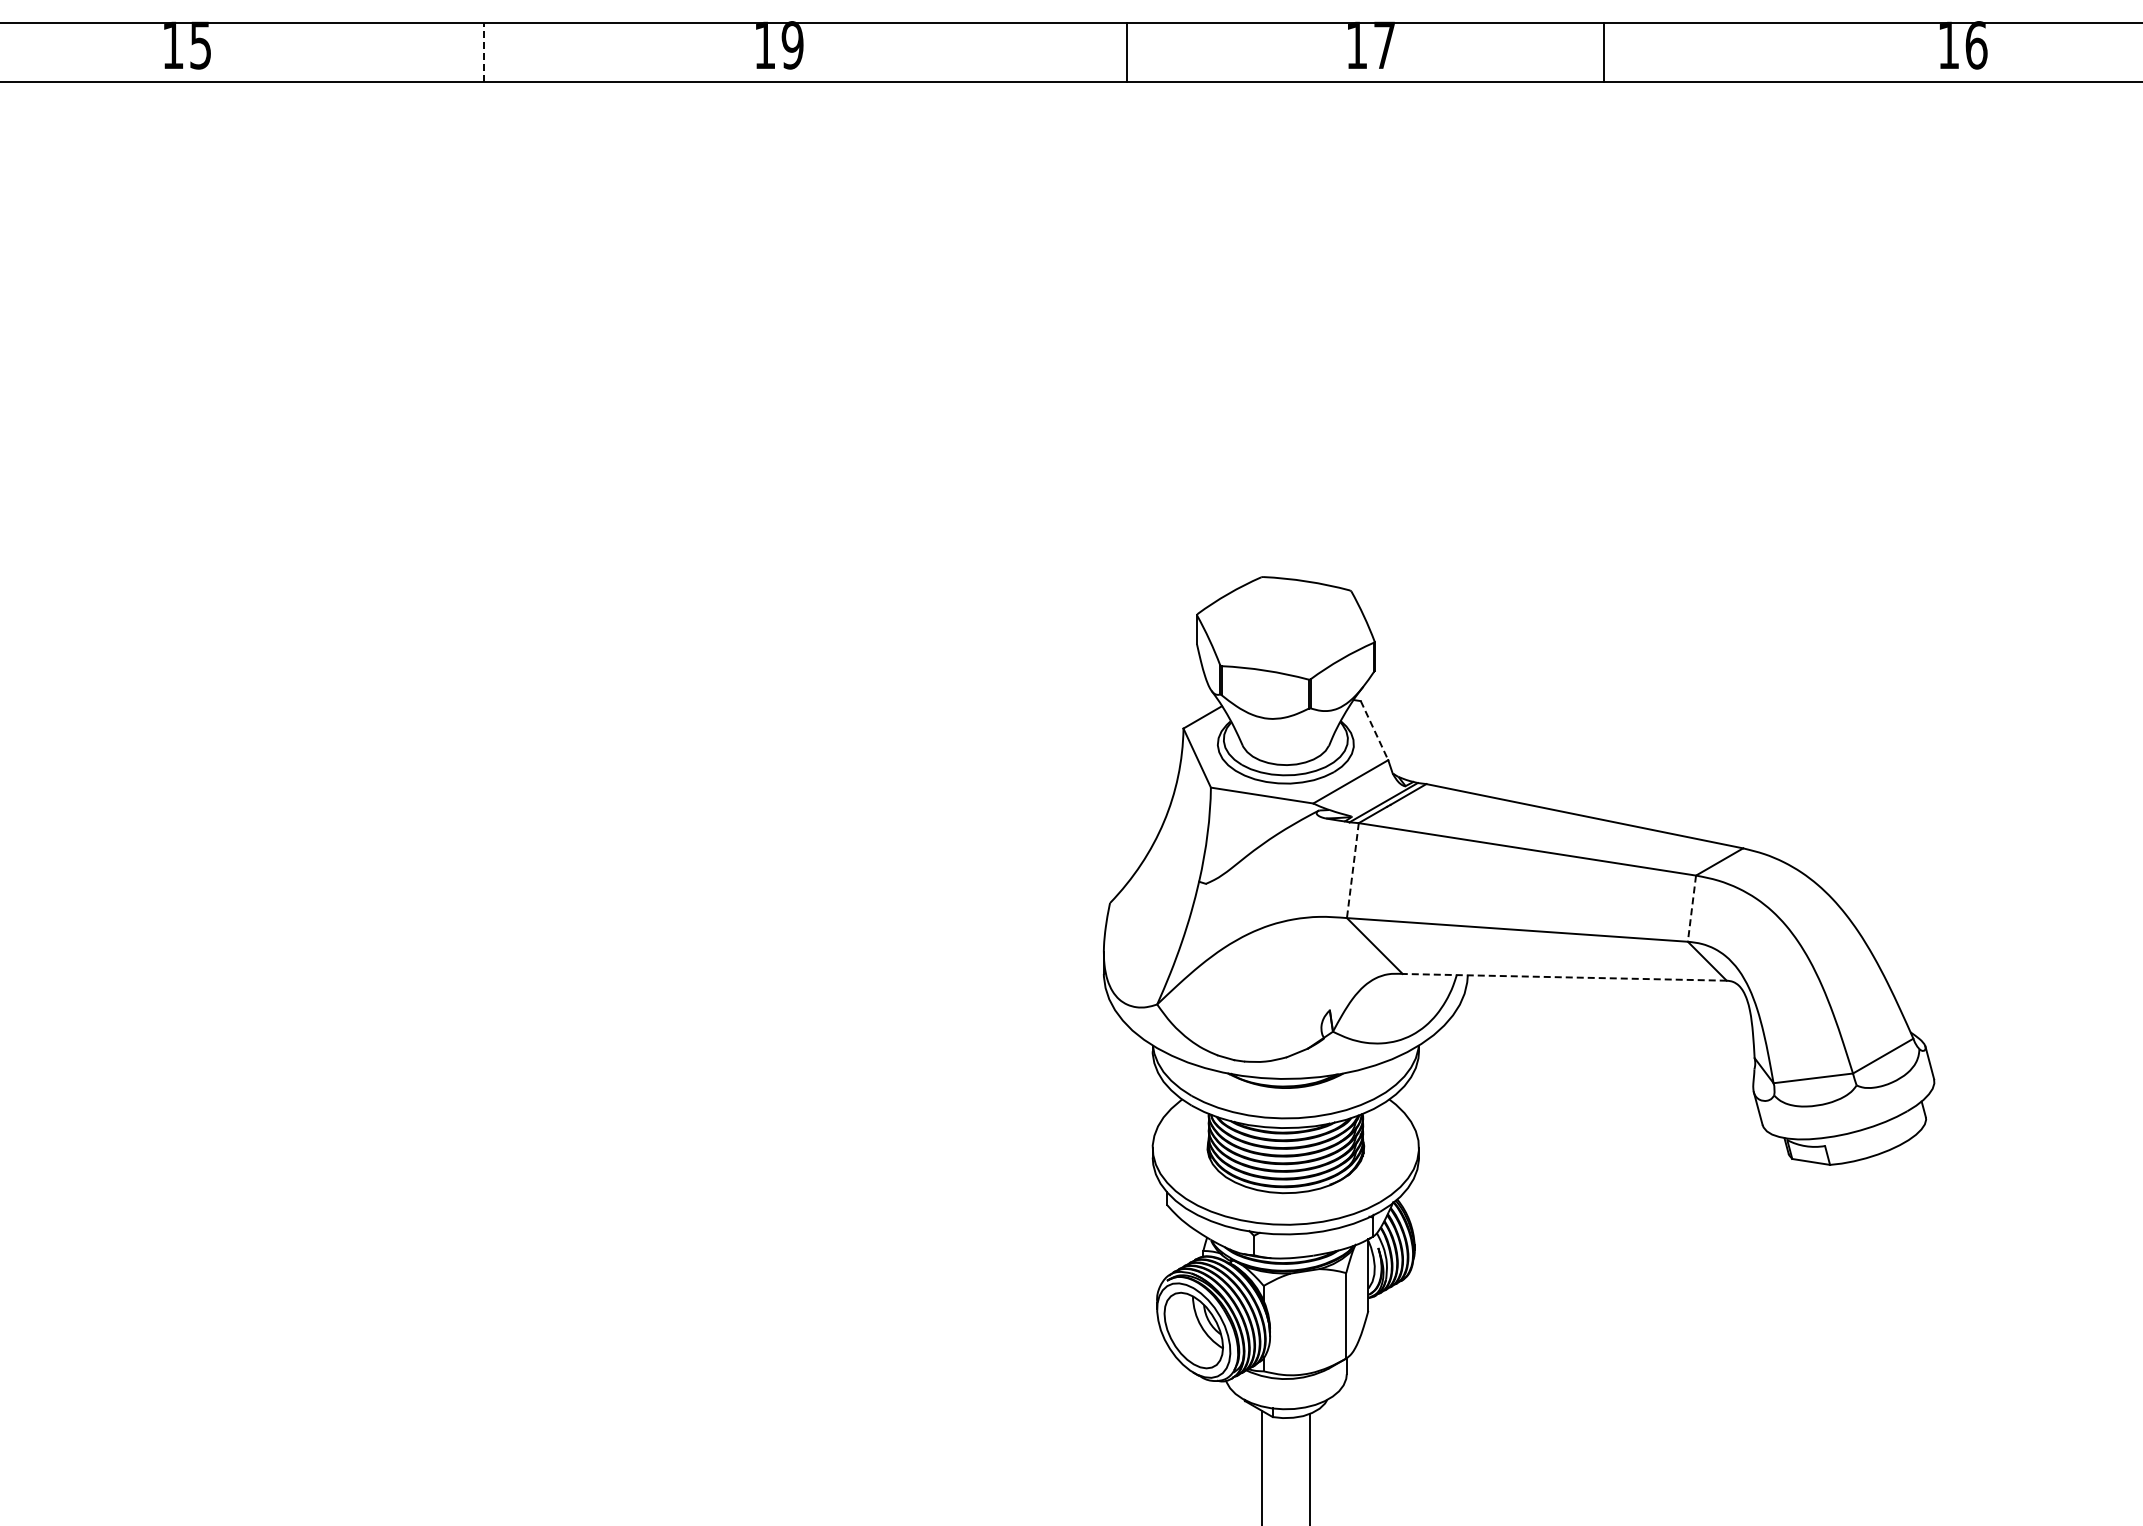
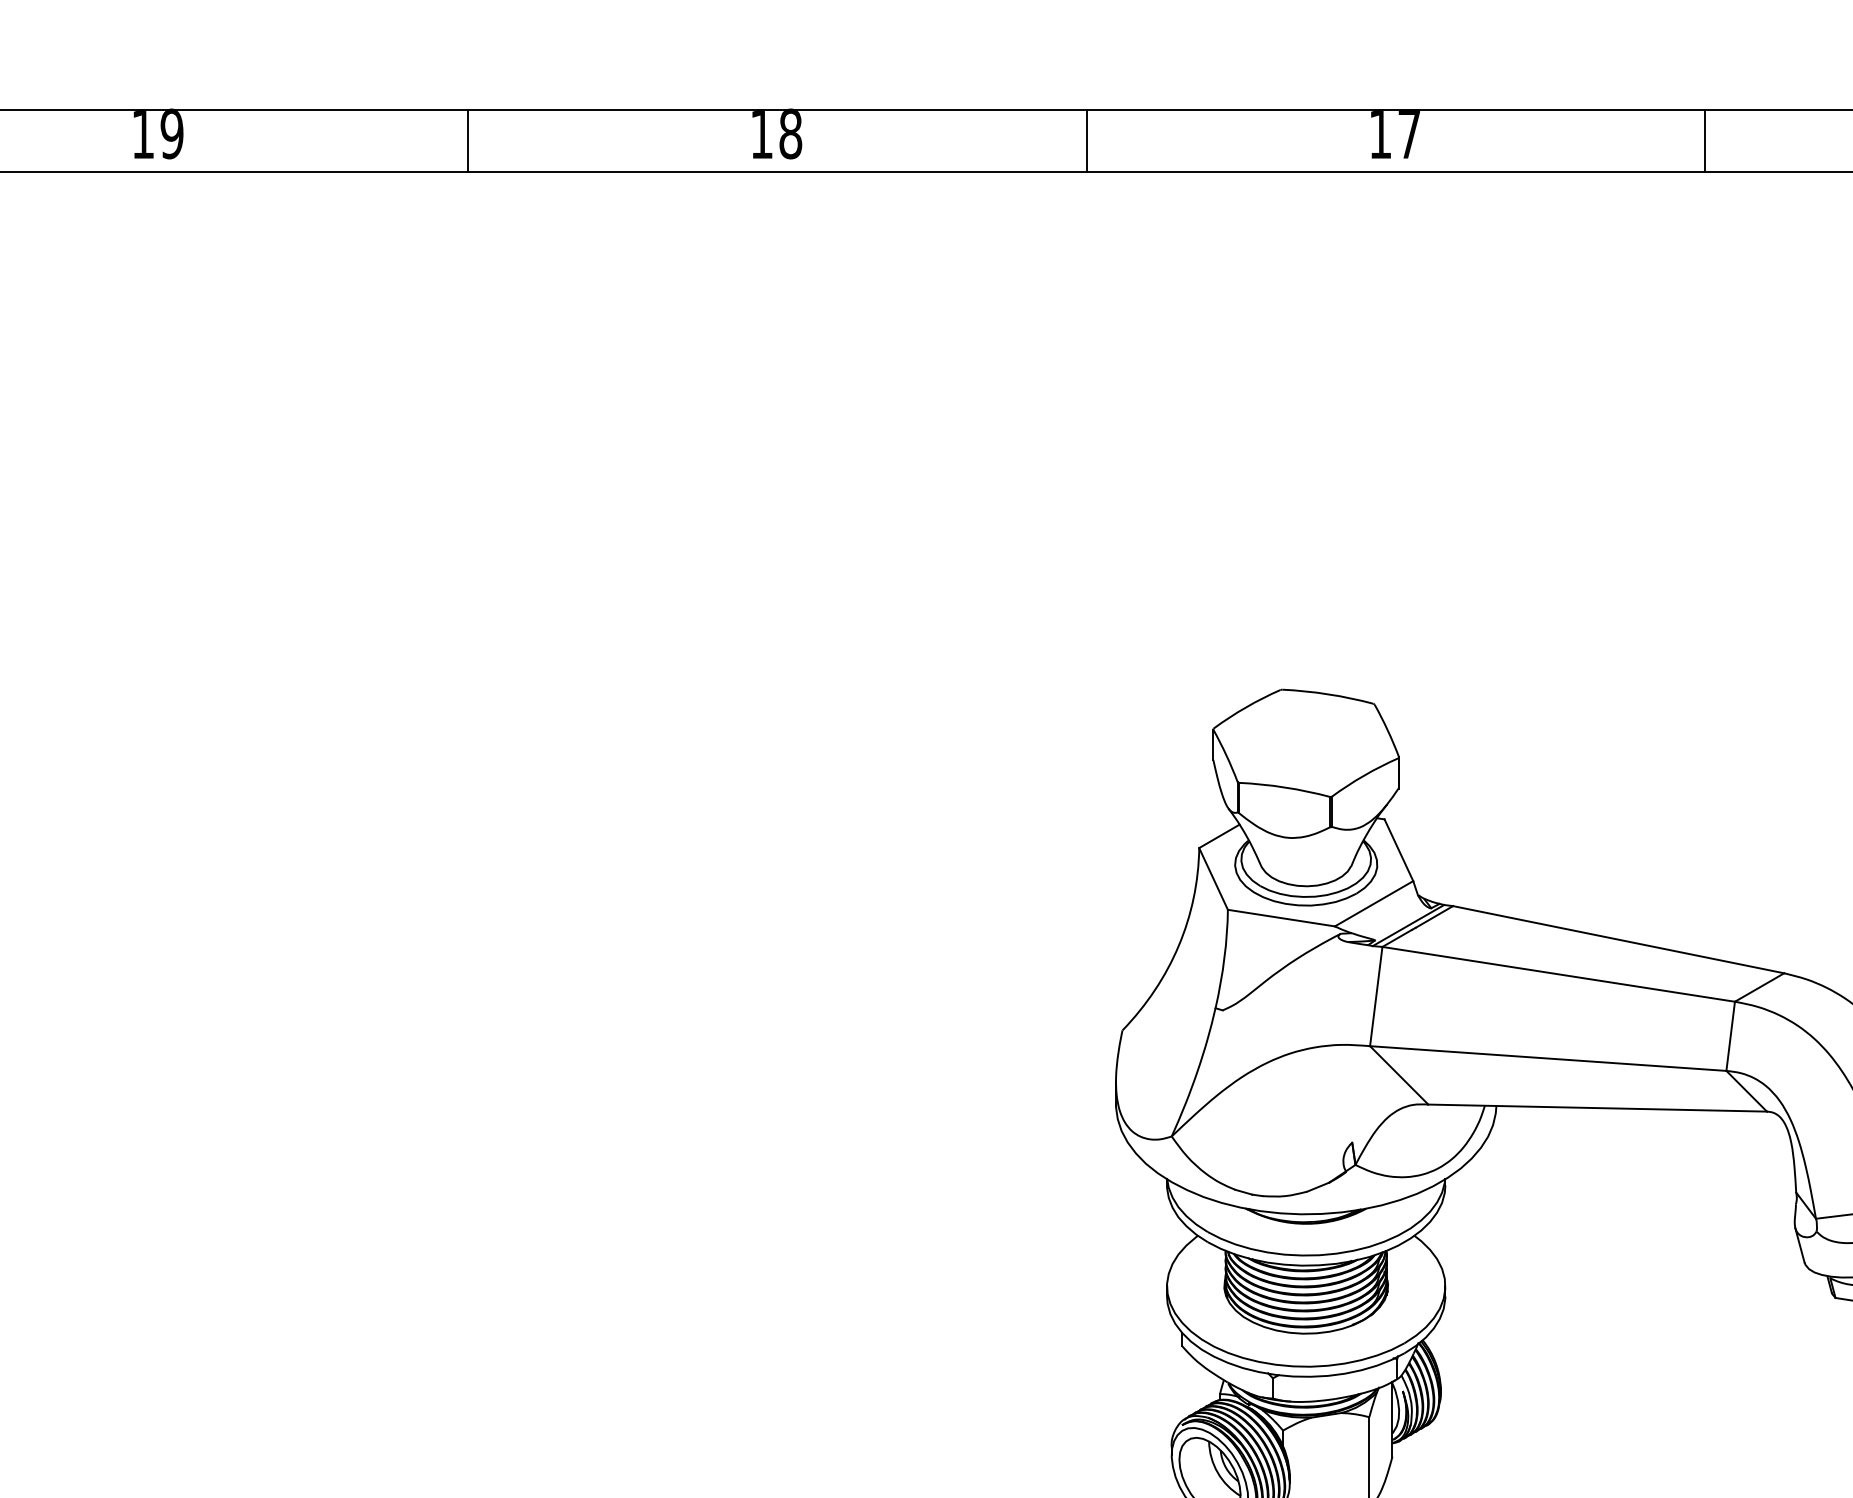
text: (200, 45) -> (171, 134), 15 -> 19
text: (792, 45) -> (790, 134), 19 -> 18
line: (1126, 51) -> (1086, 140), moved
line: (1603, 51) -> (1705, 140), moved
line: (483, 52) -> (467, 141), dashed -> solid
line: (1374, 730) -> (1398, 850), dashed -> solid
line: (1352, 870) -> (1375, 996), dashed -> solid
line: (1691, 909) -> (1730, 1037), dashed -> solid
line: (1564, 977) -> (1597, 1108), dashed -> solid

